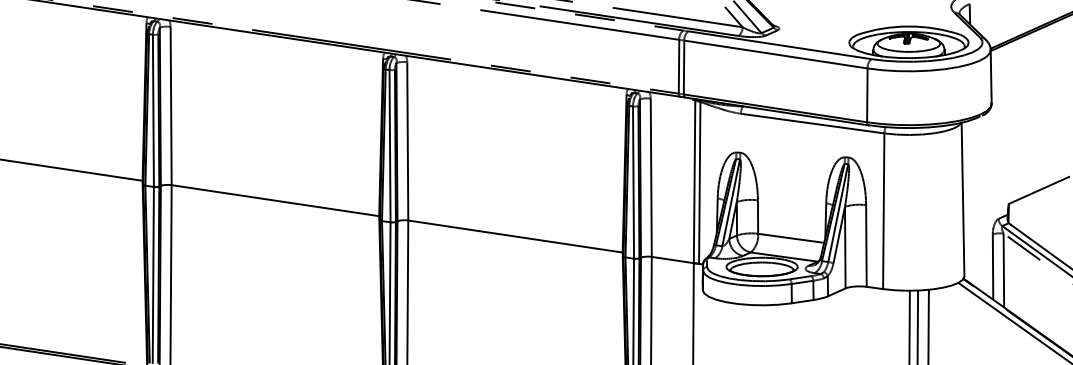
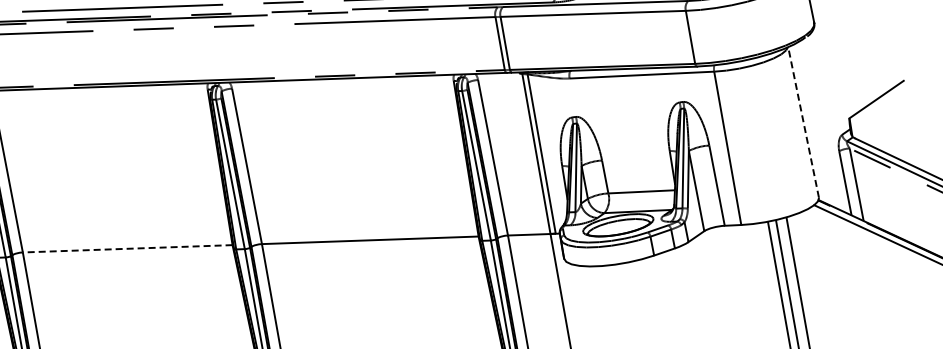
line: (963, 199) -> (804, 122), solid -> dashed
line: (275, 200) -> (127, 248), solid -> dashed

